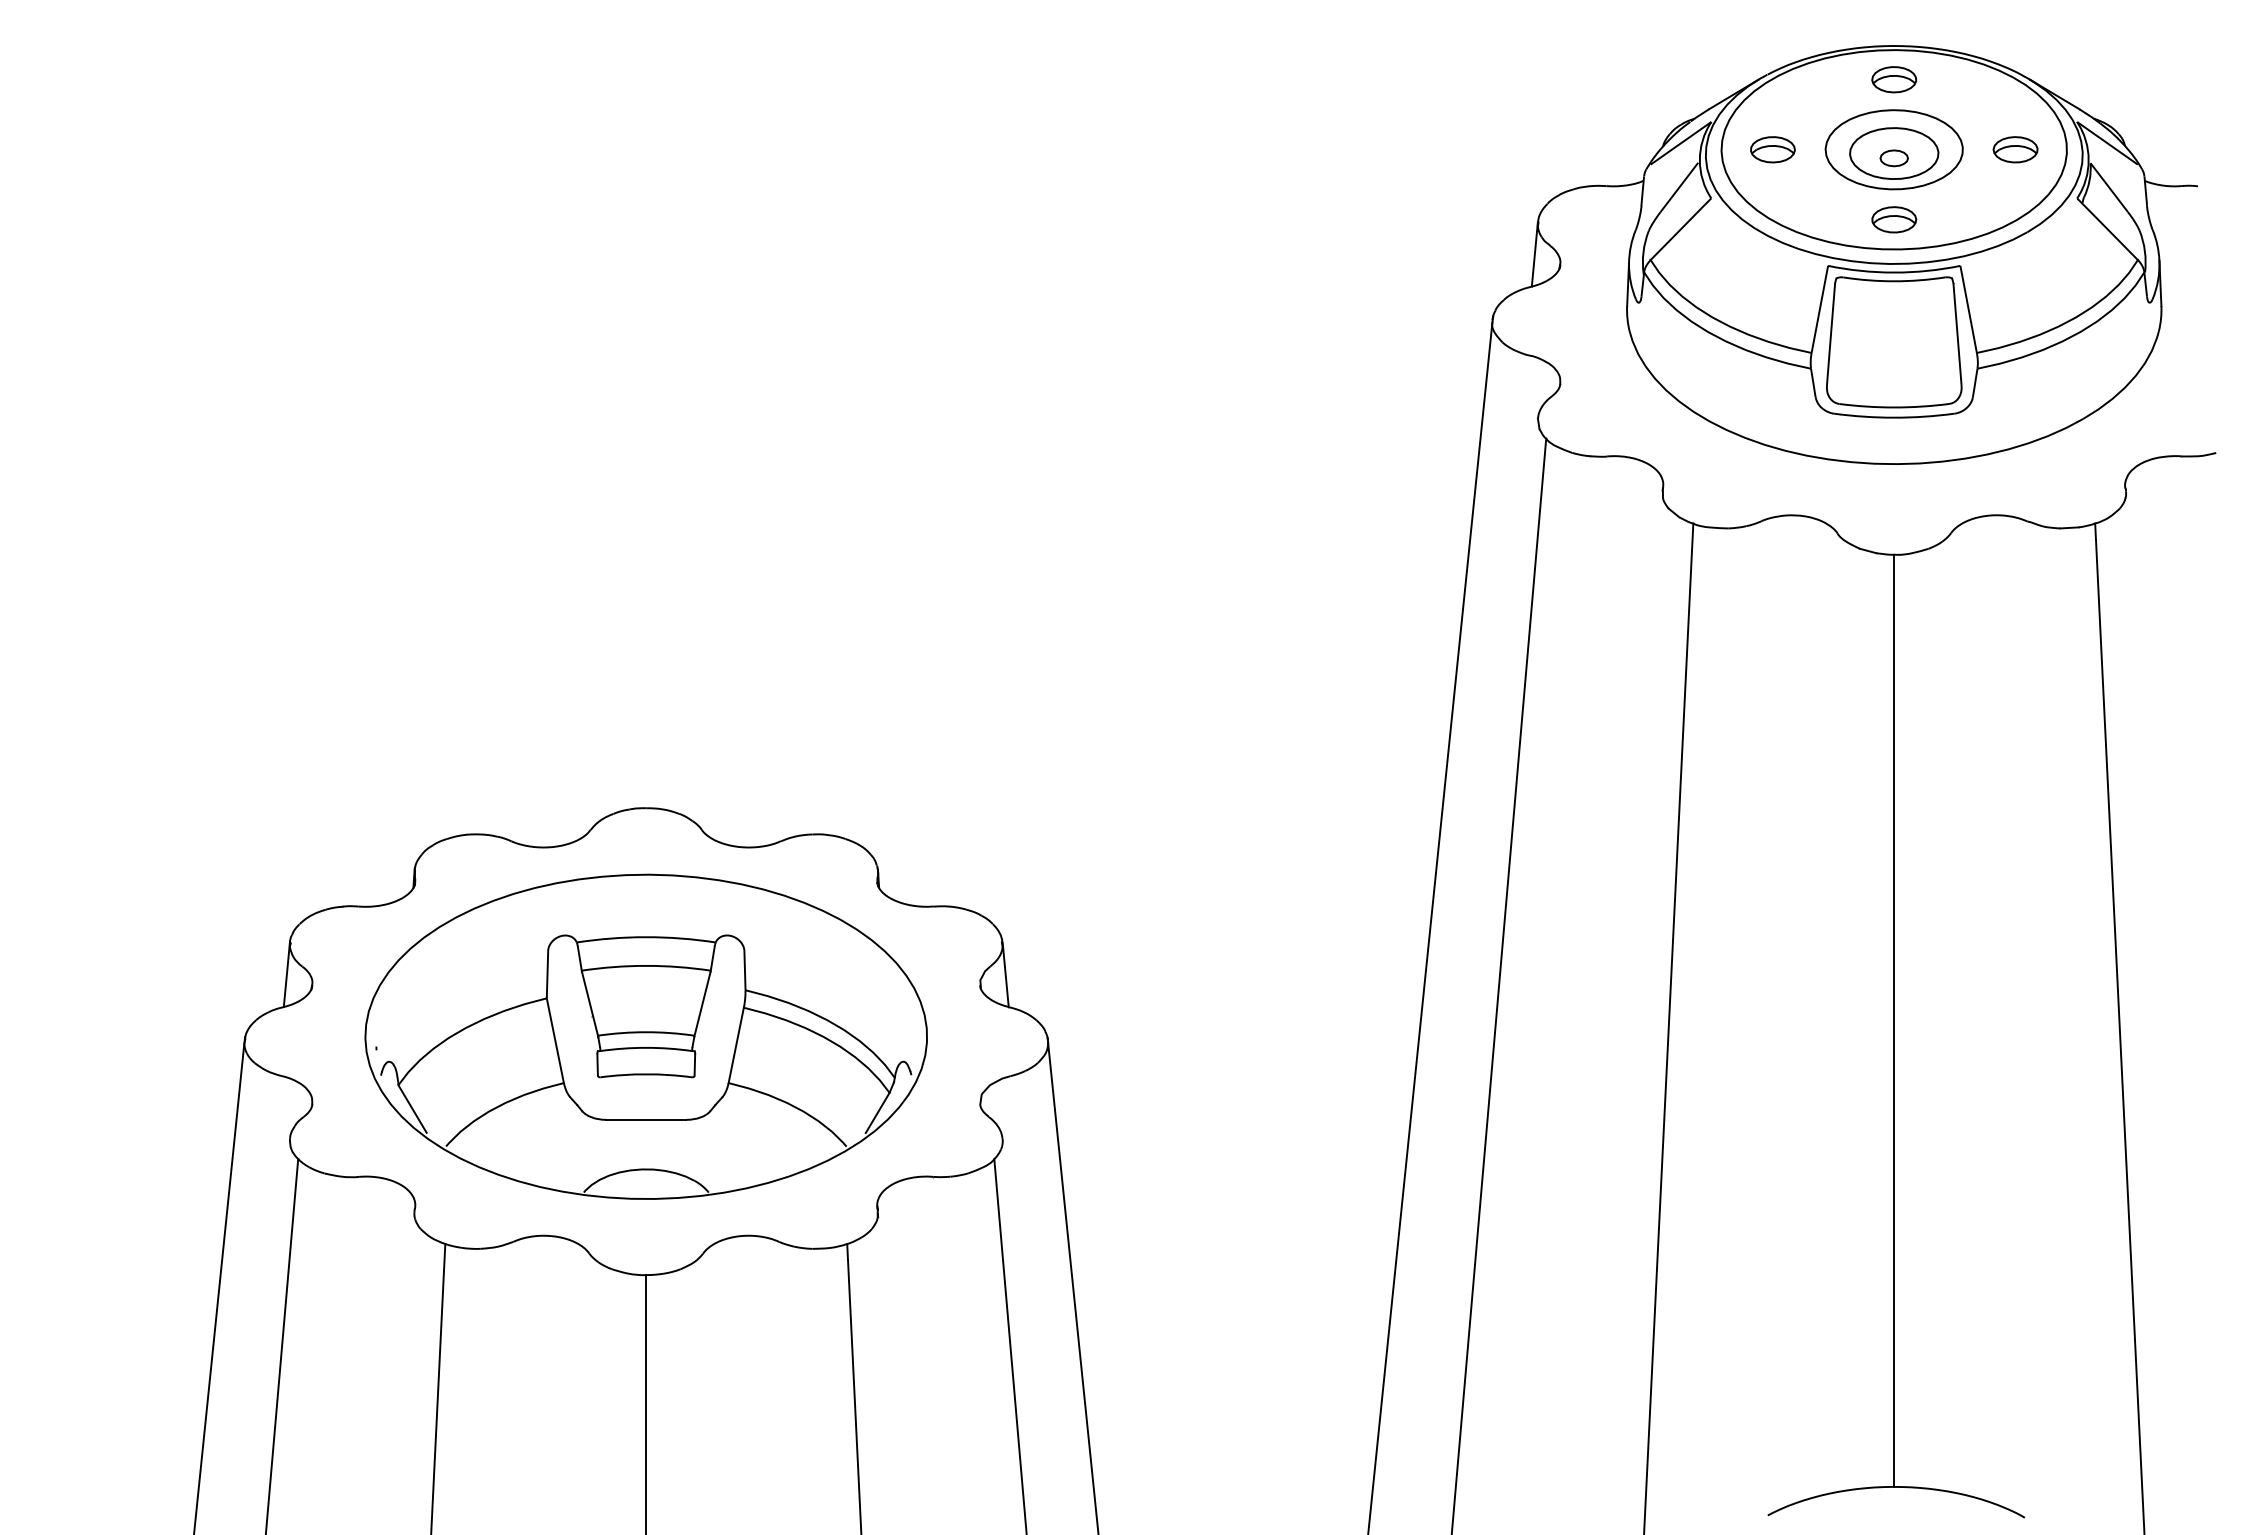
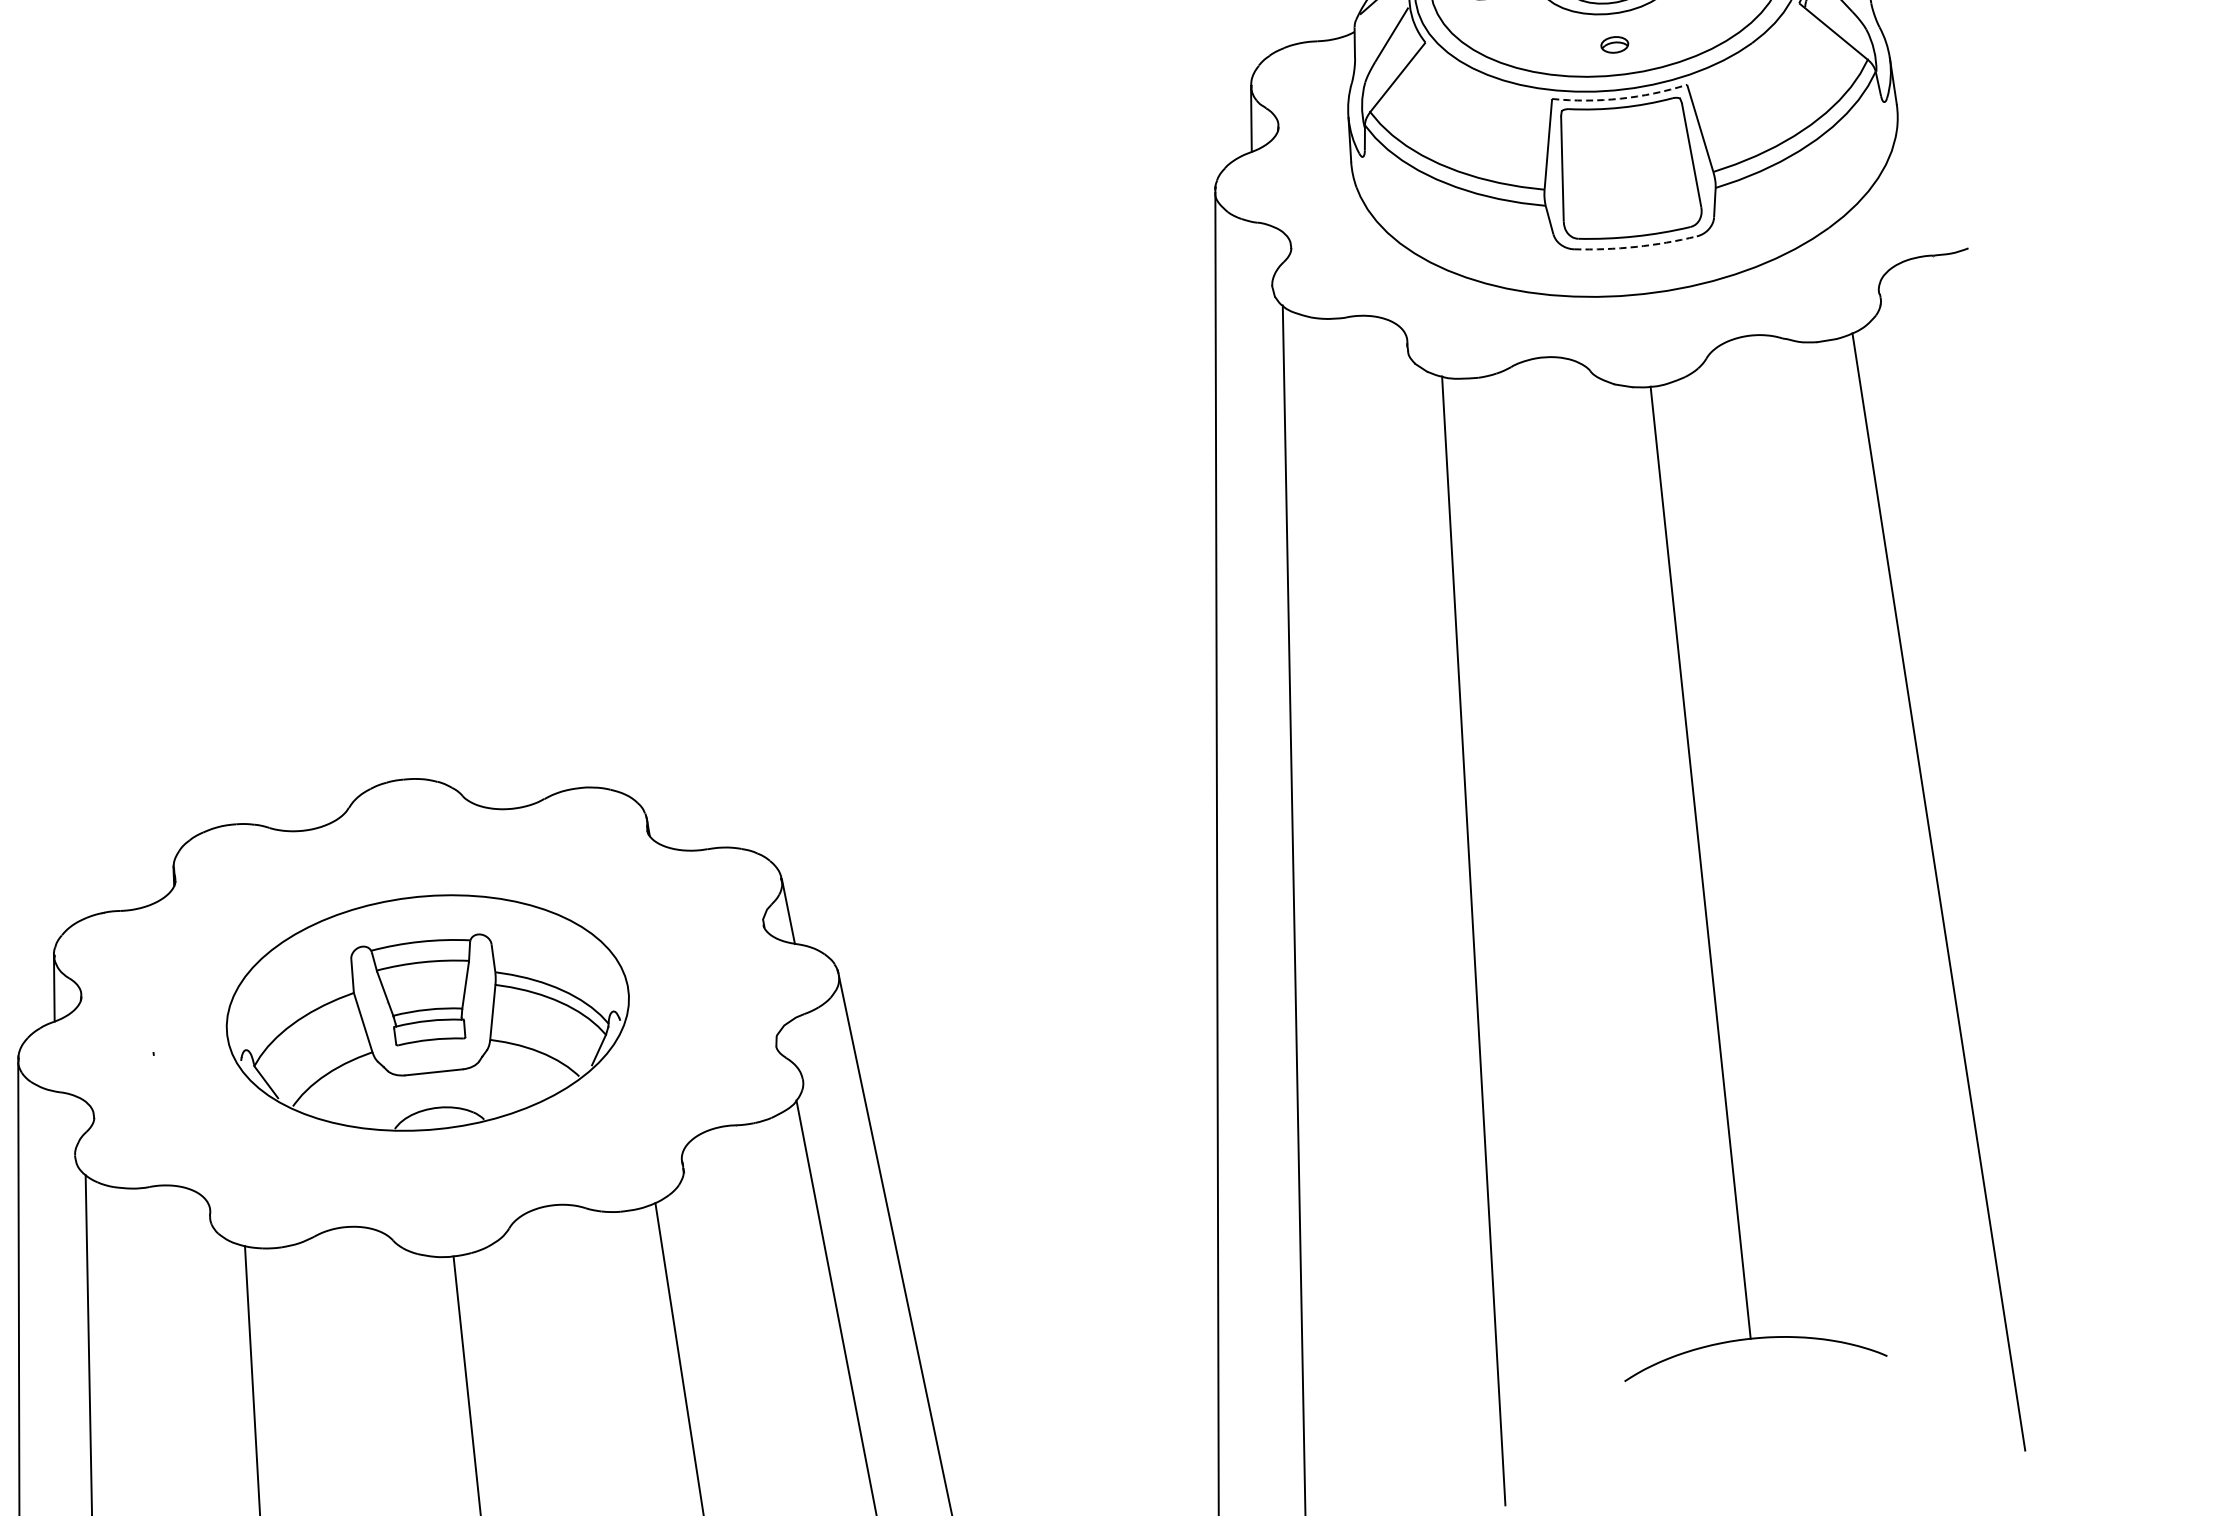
part: (1894, 219) -> (1614, 44), size x0.6
arc: (1894, 272) -> (1620, 98), solid -> dashed
arc: (1894, 417) -> (1636, 246), solid -> dashed
part: (645, 1036) -> (427, 1012), size x0.7

